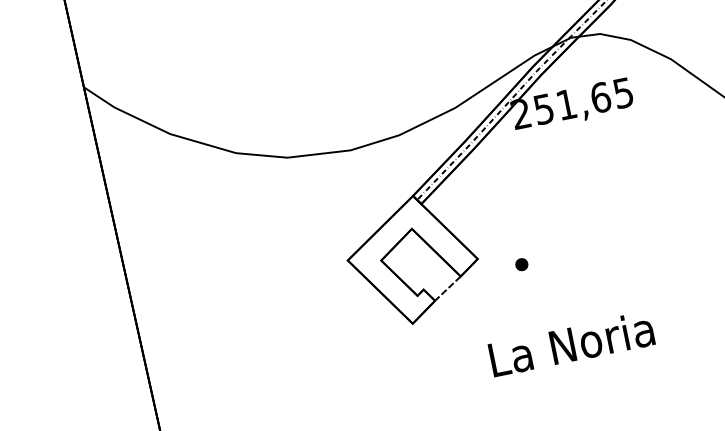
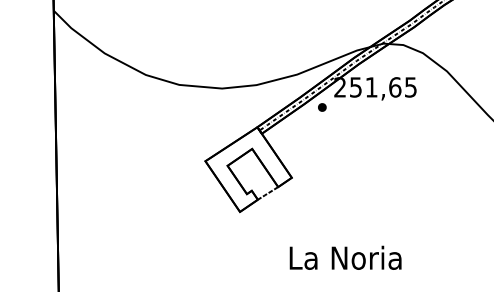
part: (522, 264) -> (322, 107), moved
text: (571, 343) -> (345, 257), moved

